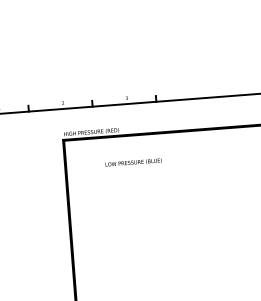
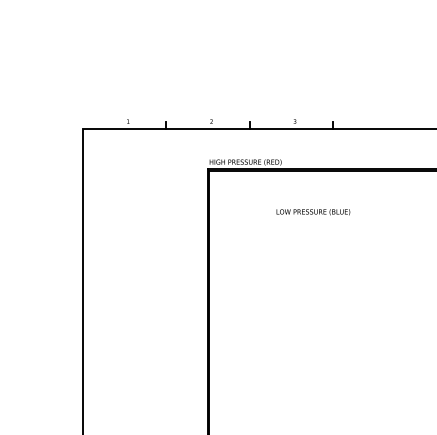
text: (133, 163) -> (313, 212), moved

